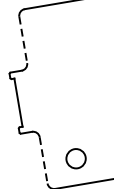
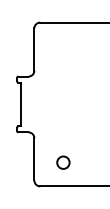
line: (23, 40) -> (34, 50), dashed -> solid
circle: (76, 158) -> (63, 162), size x0.71
line: (43, 160) -> (34, 159), dashed -> solid

